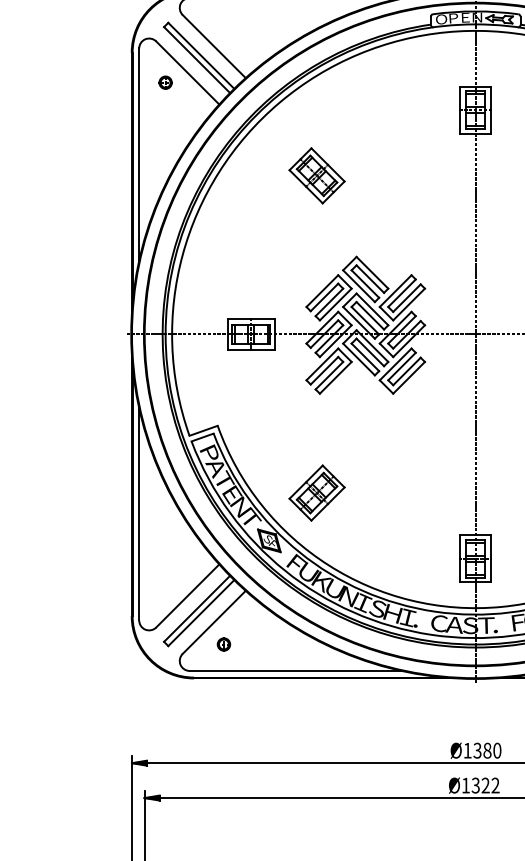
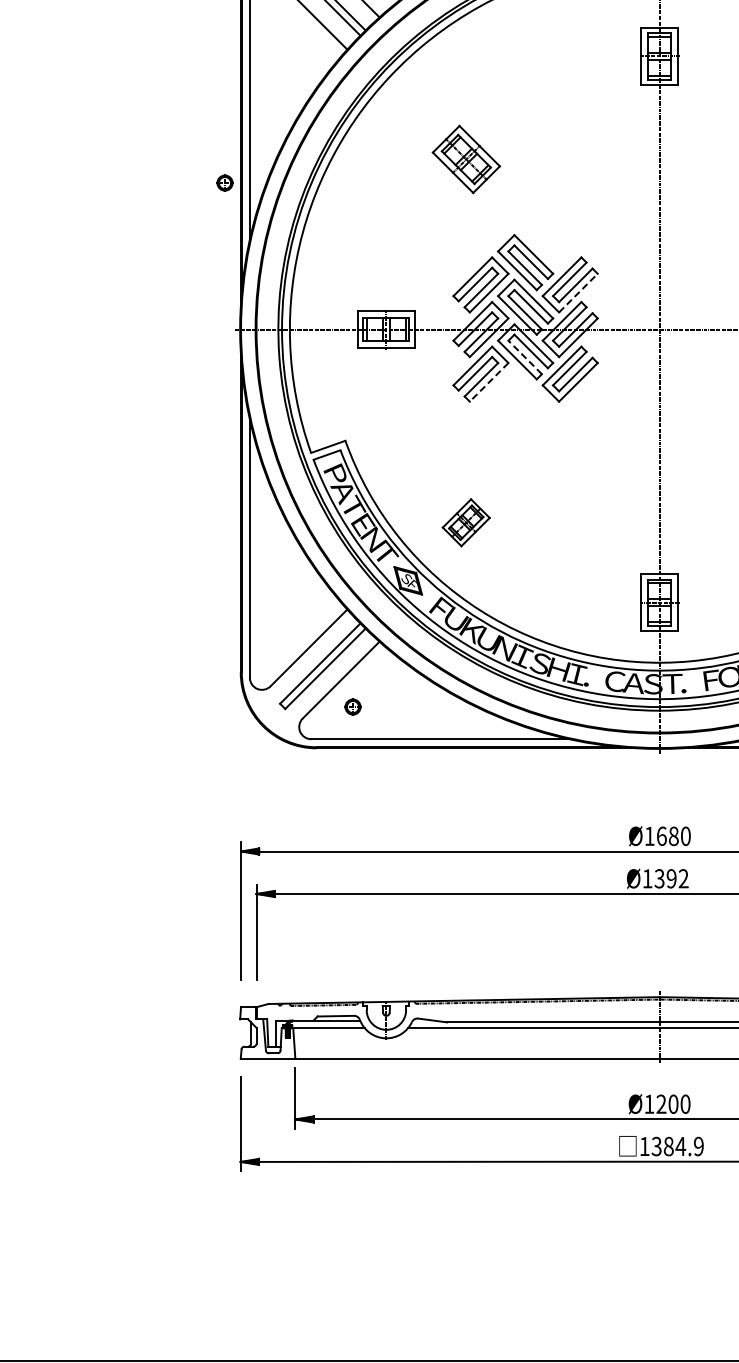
part: (165, 82) -> (224, 182), moved
part: (317, 175) -> (466, 159), moved
line: (409, 304) -> (578, 292), solid -> dashed
line: (365, 357) -> (525, 357), solid -> dashed
line: (335, 377) -> (488, 382), solid -> dashed
part: (316, 492) -> (465, 522), size x0.7
text: (477, 750) -> (661, 835), Ø1380 -> Ø1680
text: (485, 785) -> (671, 878), Ø1322 -> Ø1392

